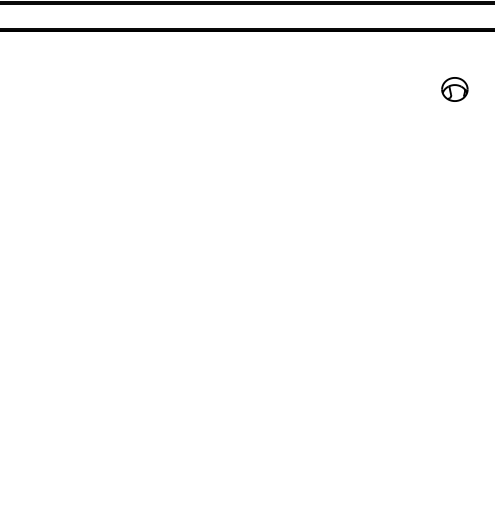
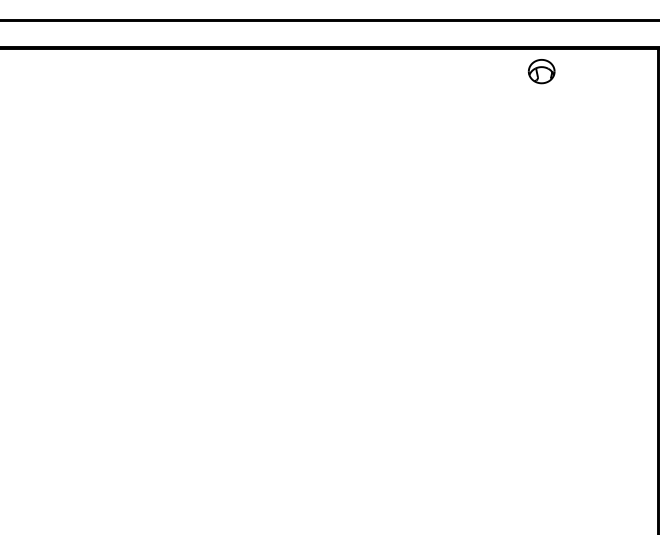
part: (454, 89) -> (541, 71), moved

